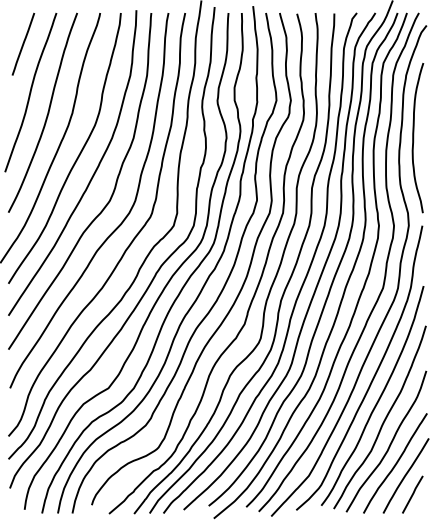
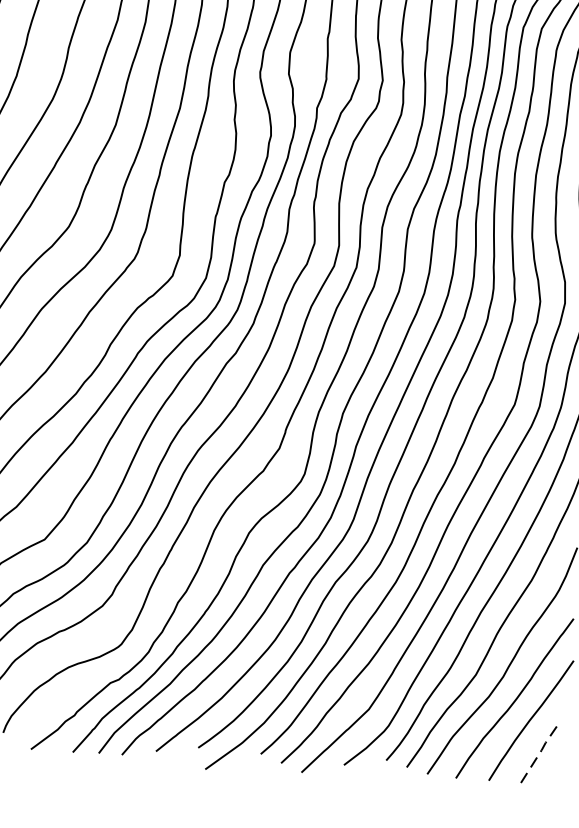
line: (413, 493) -> (541, 750), solid -> dashed

